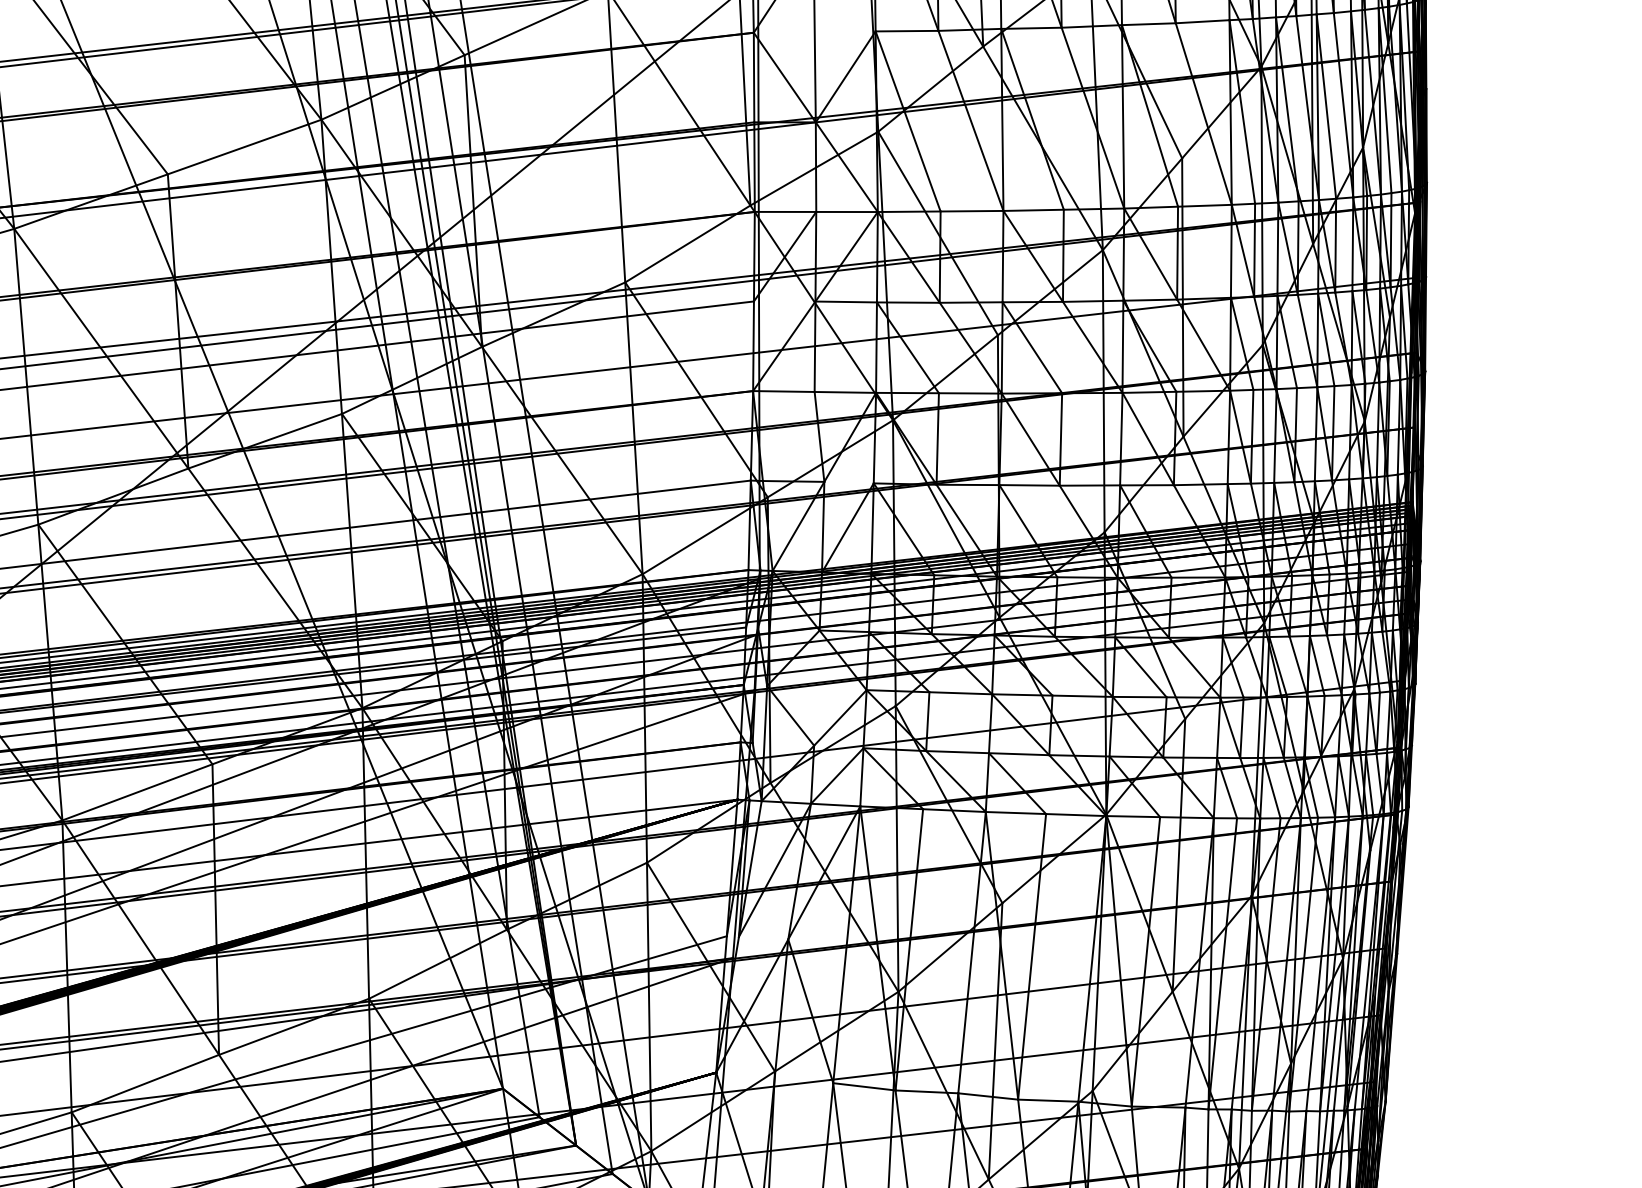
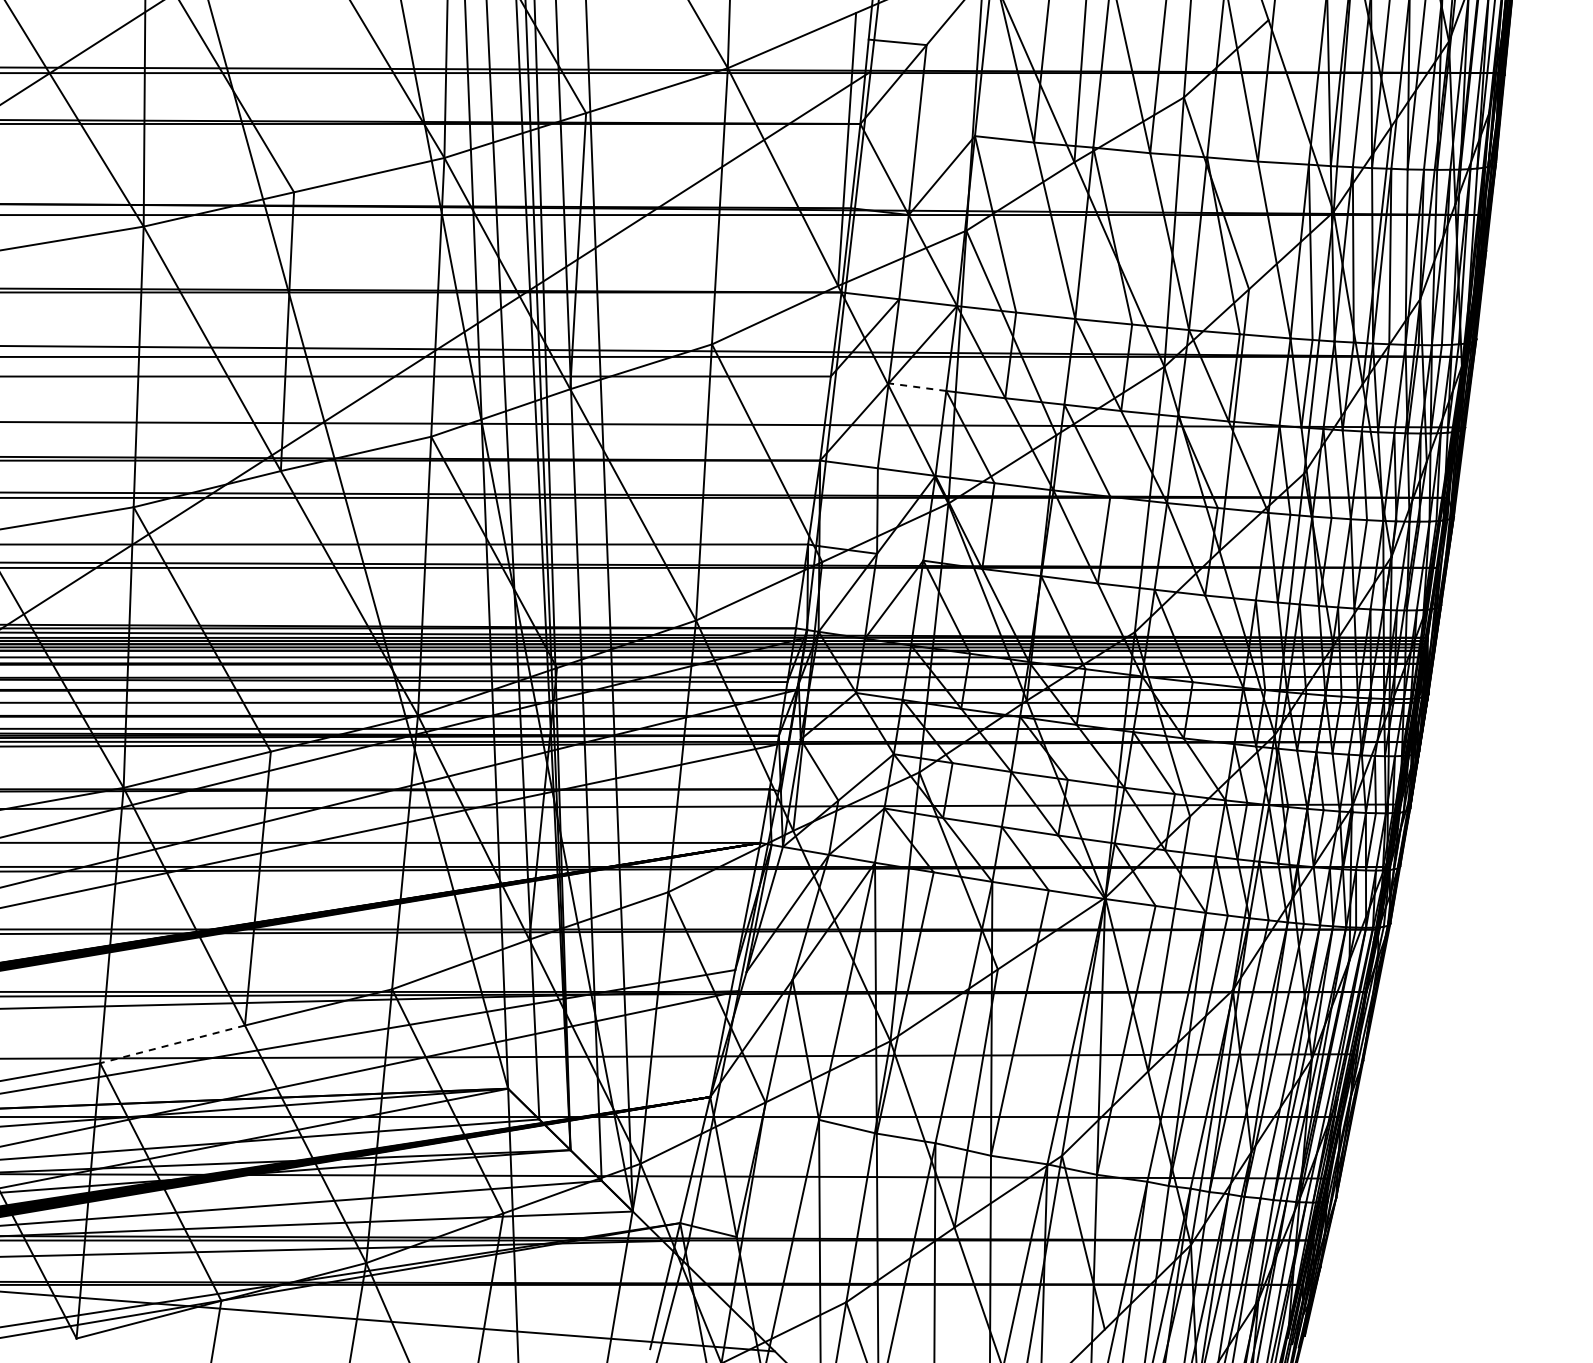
line: (845, 302) -> (916, 387), solid -> dashed
line: (145, 1083) -> (172, 1044), solid -> dashed

